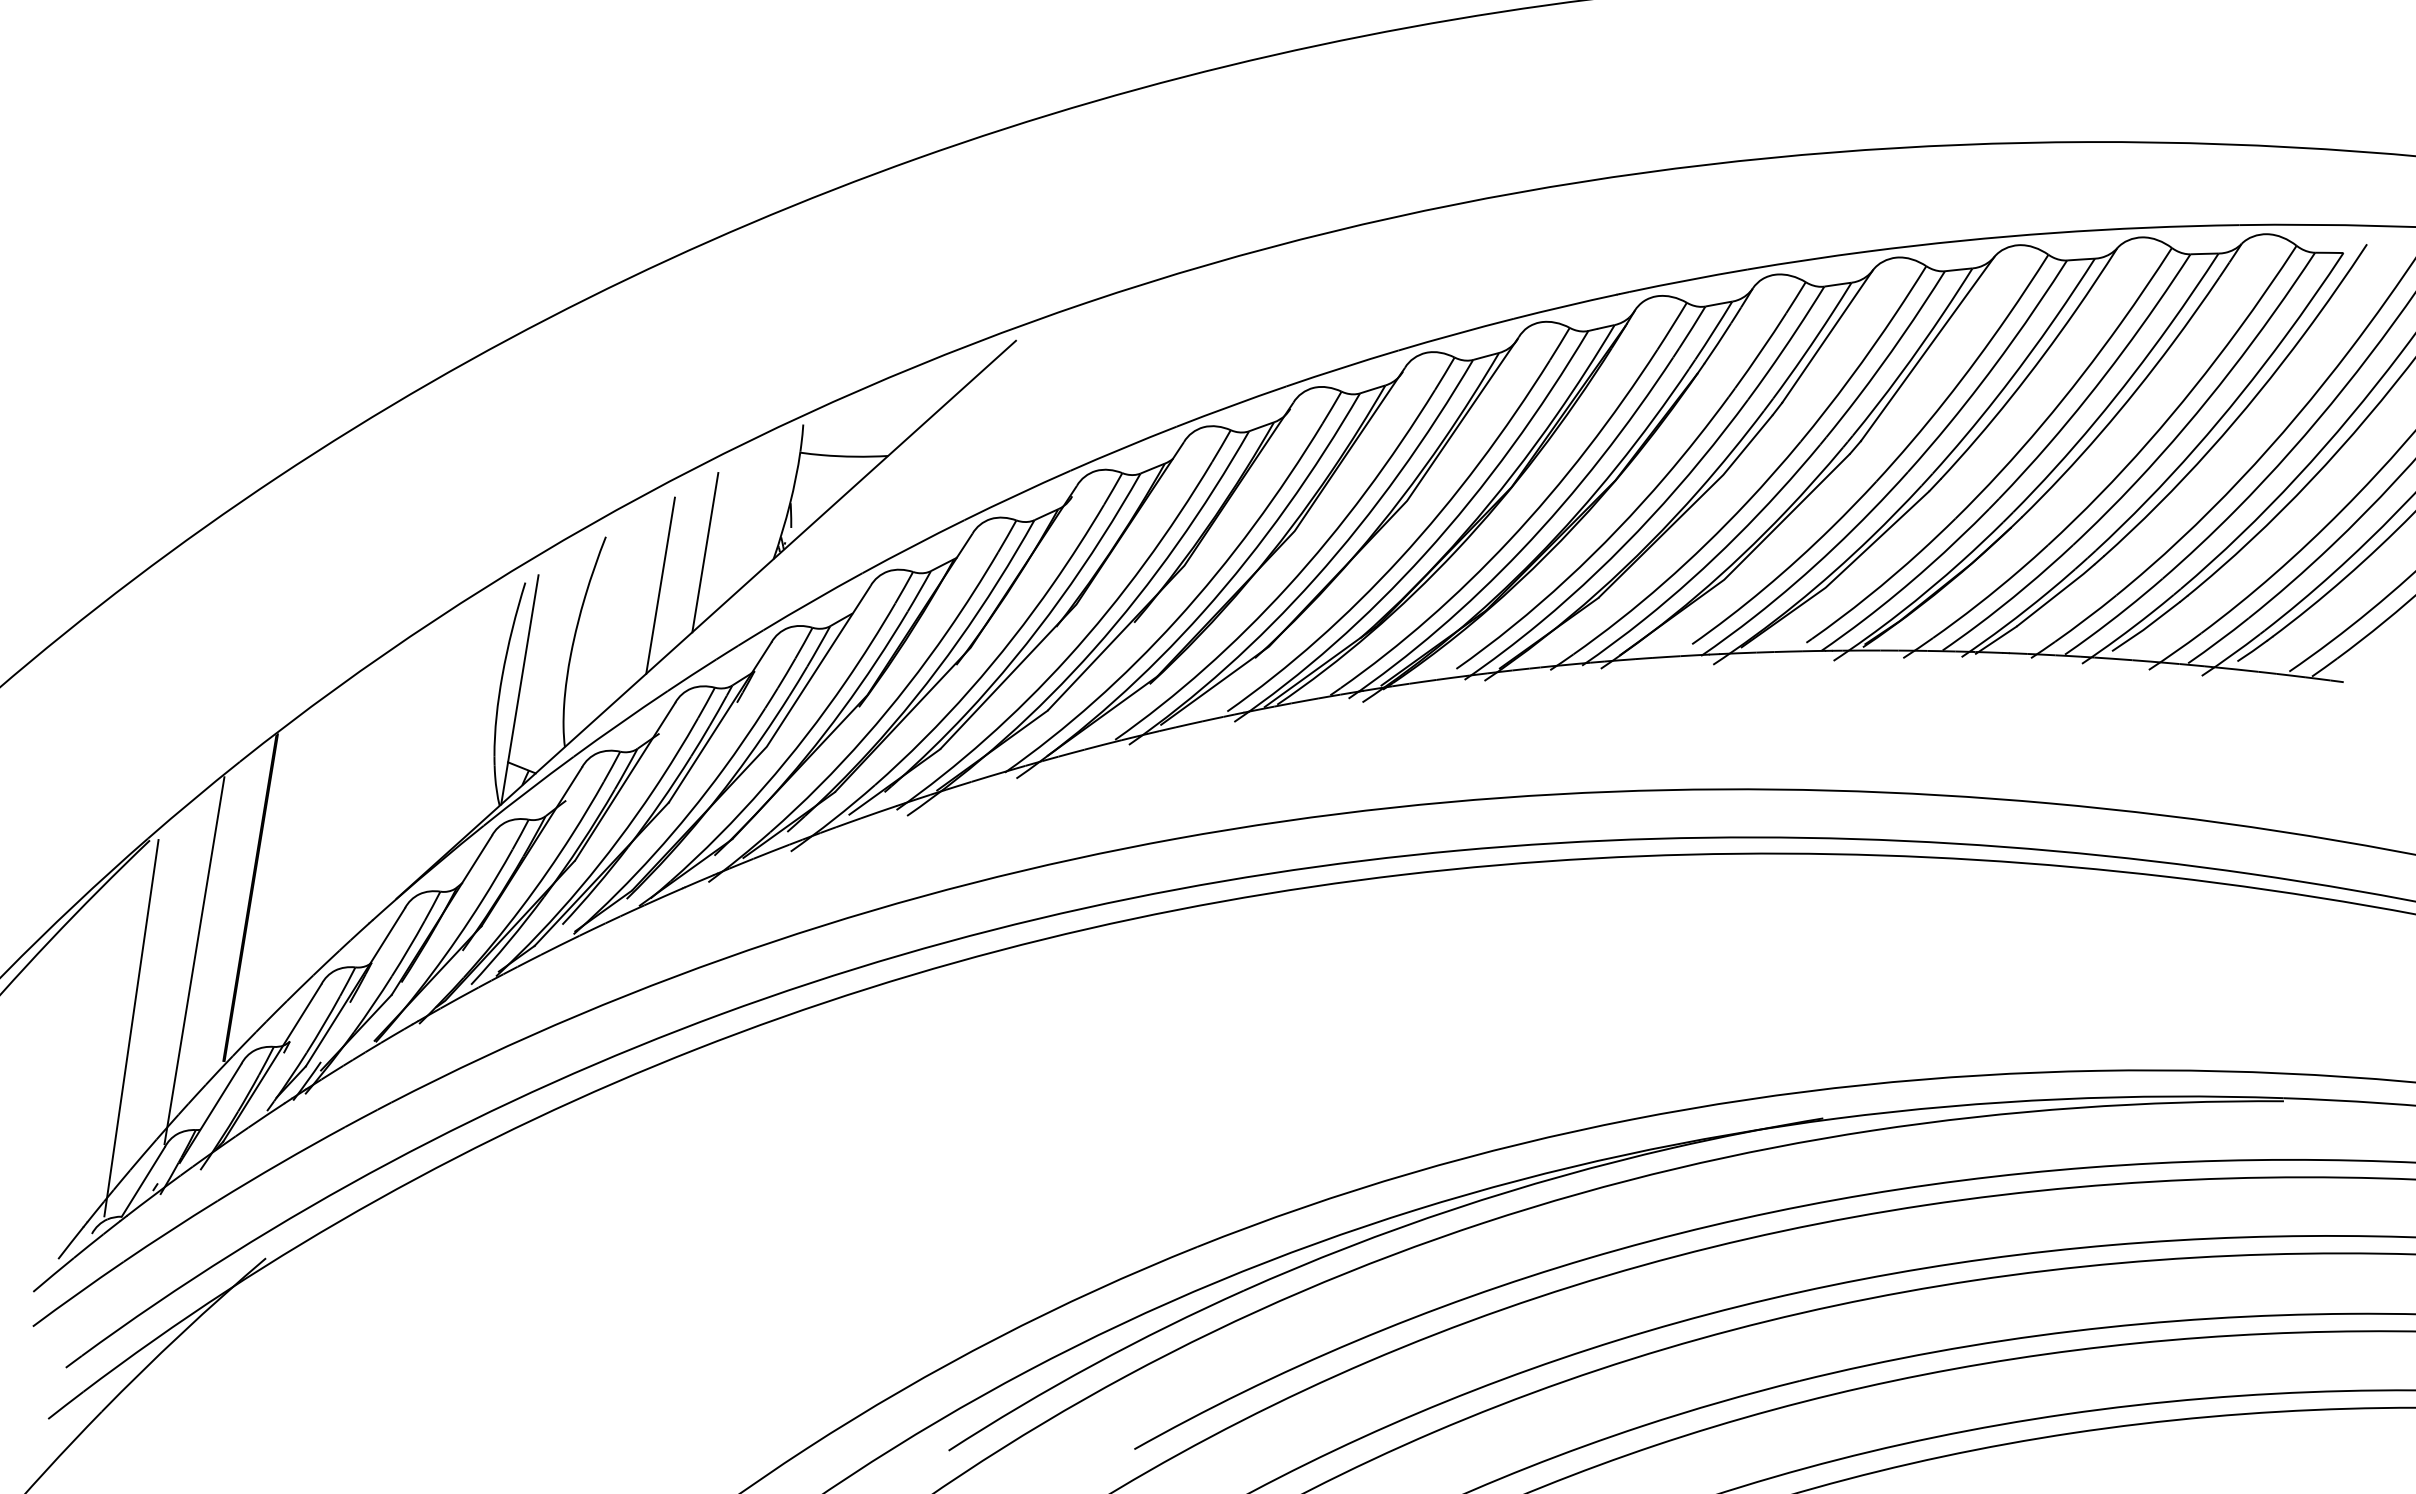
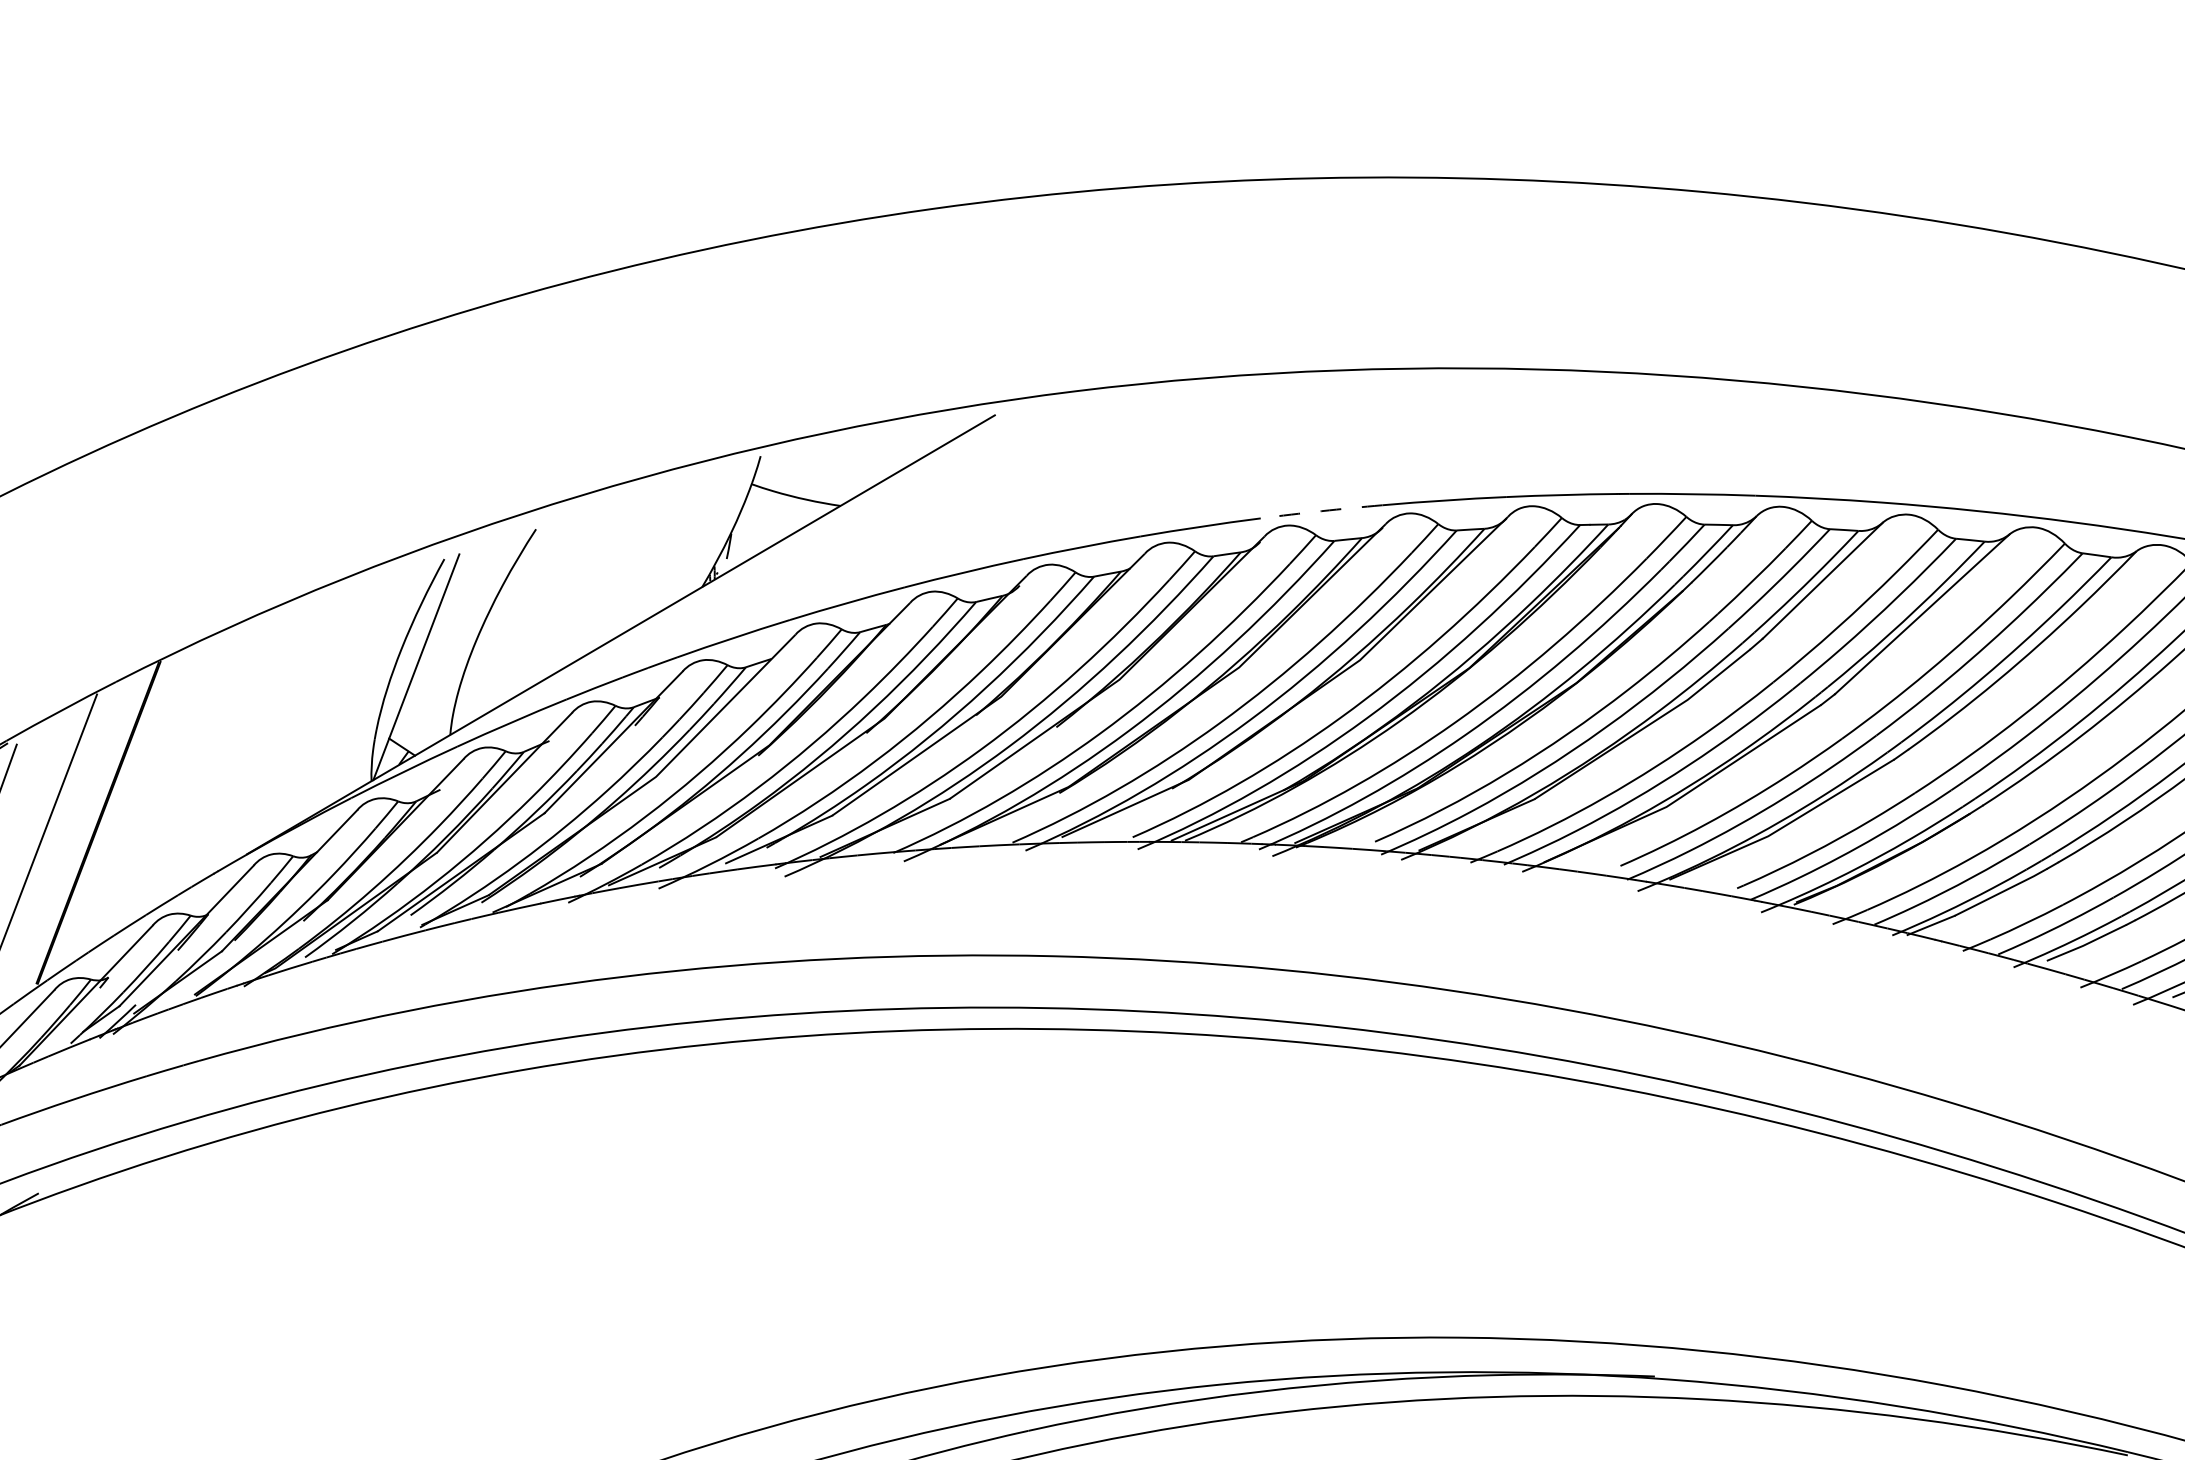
arc: (1342, 367) -> (1322, 510), solid -> dashed
line: (705, 552) -> (634, 566), removed
line: (660, 585) -> (581, 590), removed

